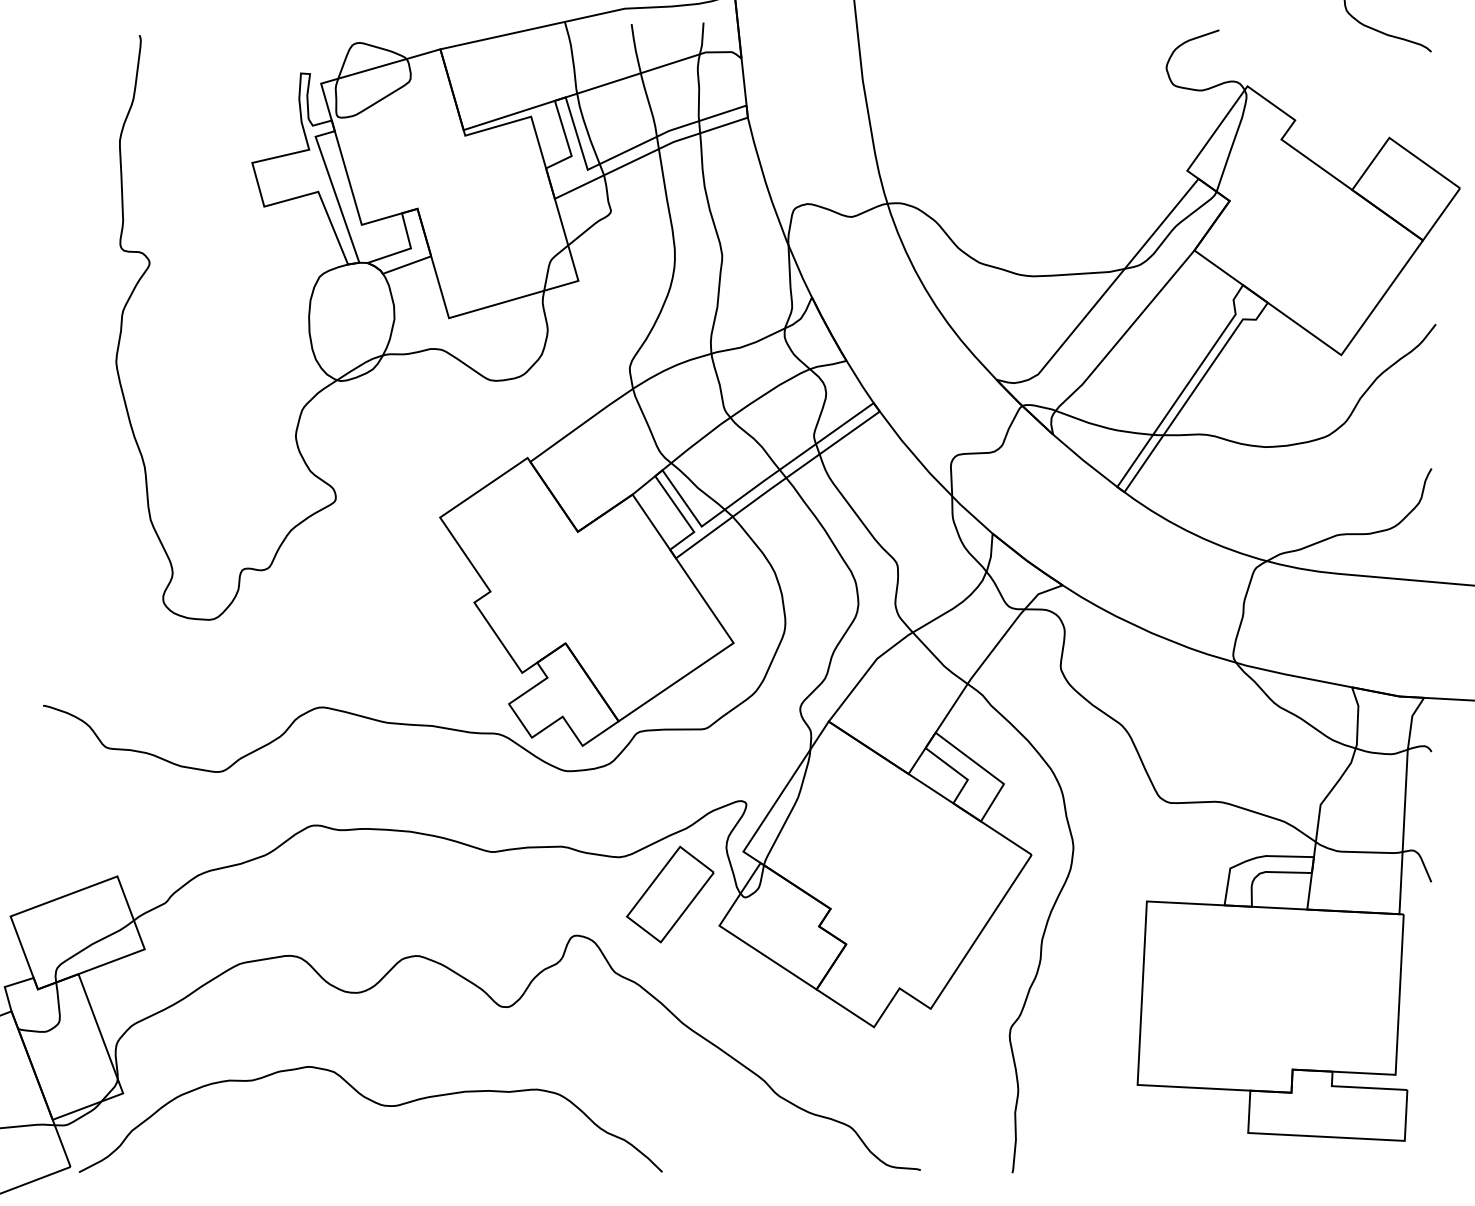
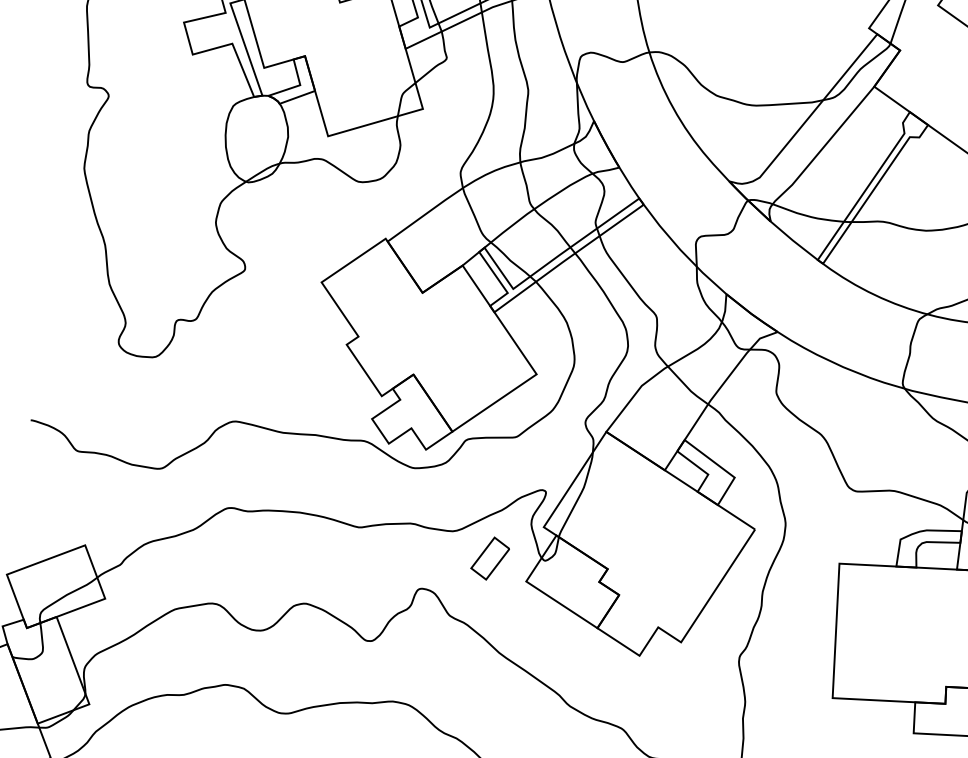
part: (670, 894) -> (490, 558), size x0.6

